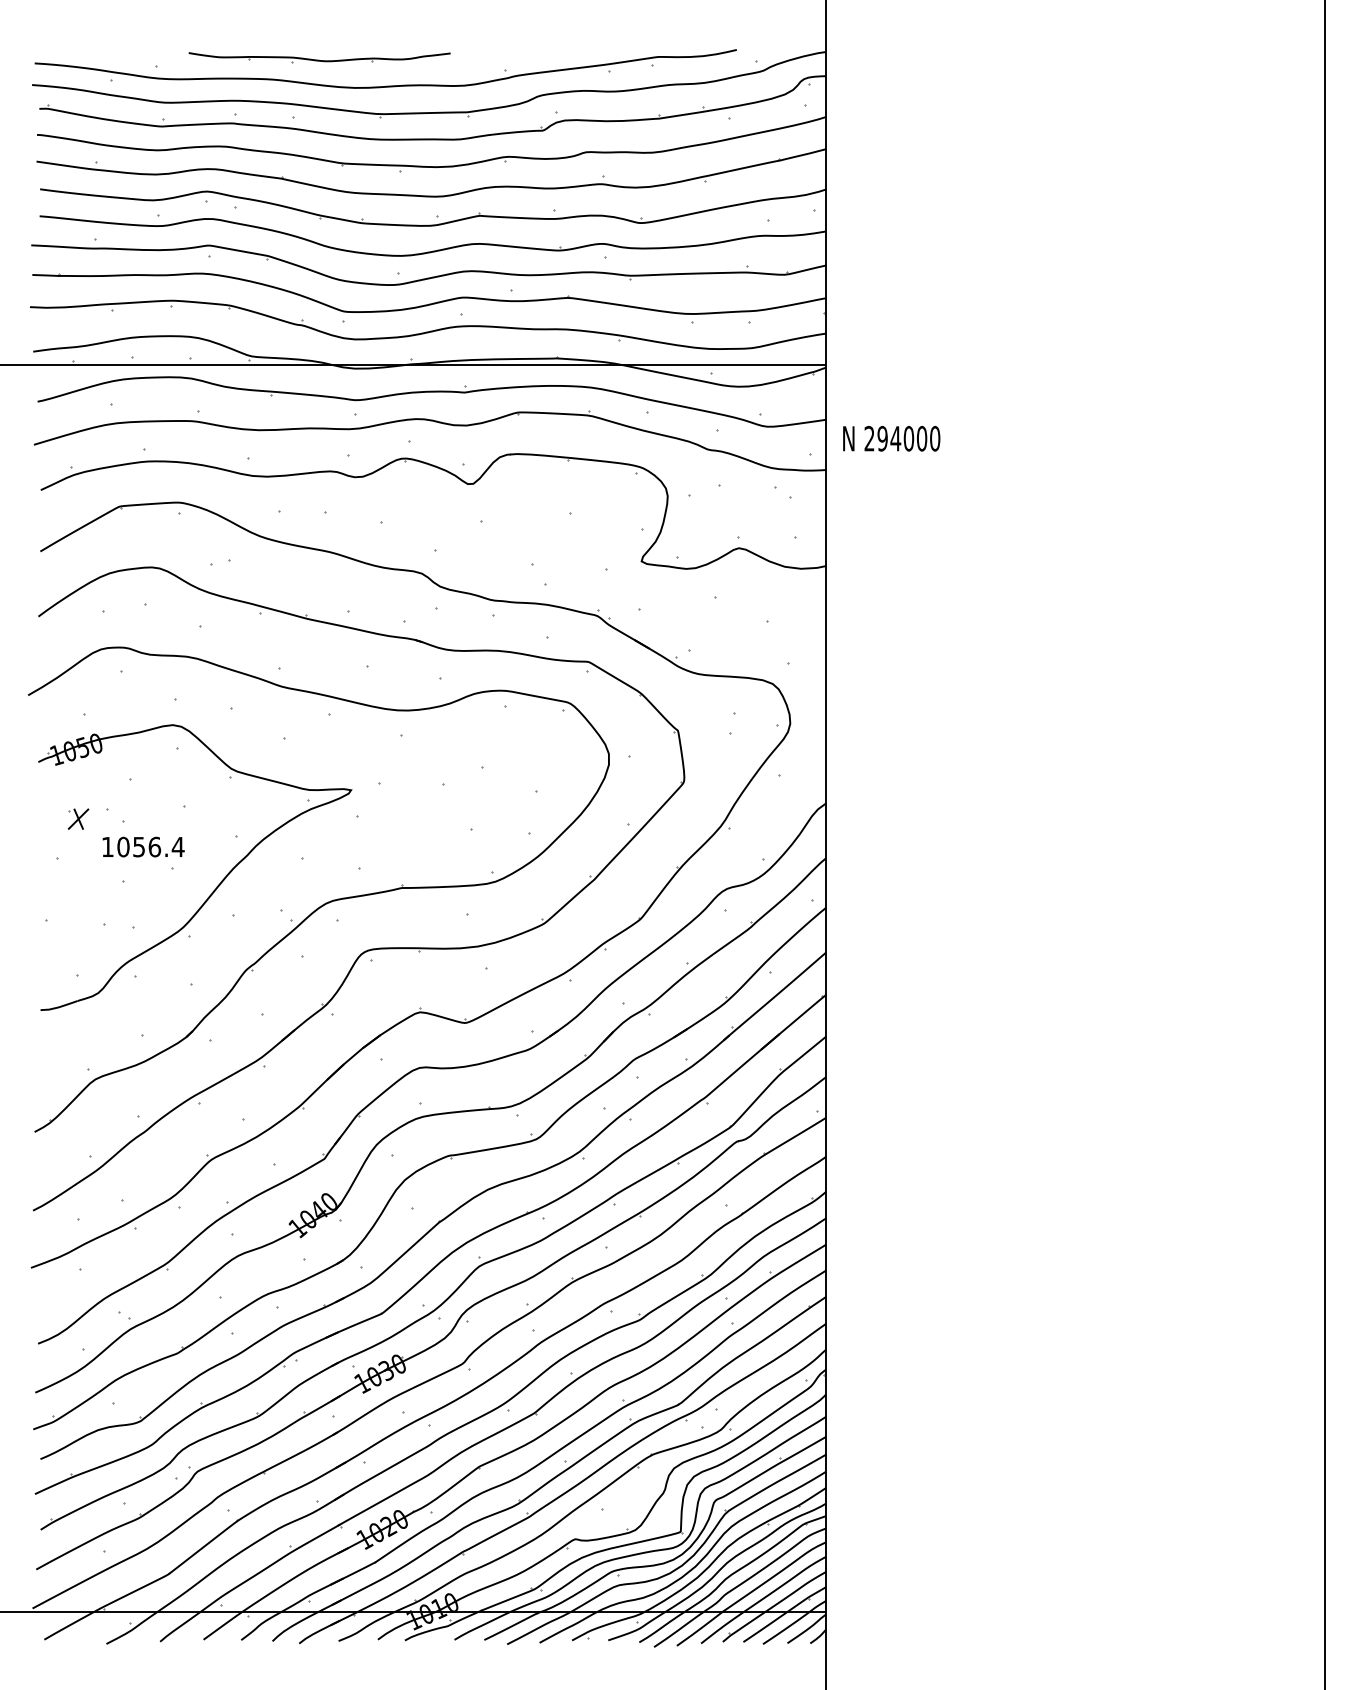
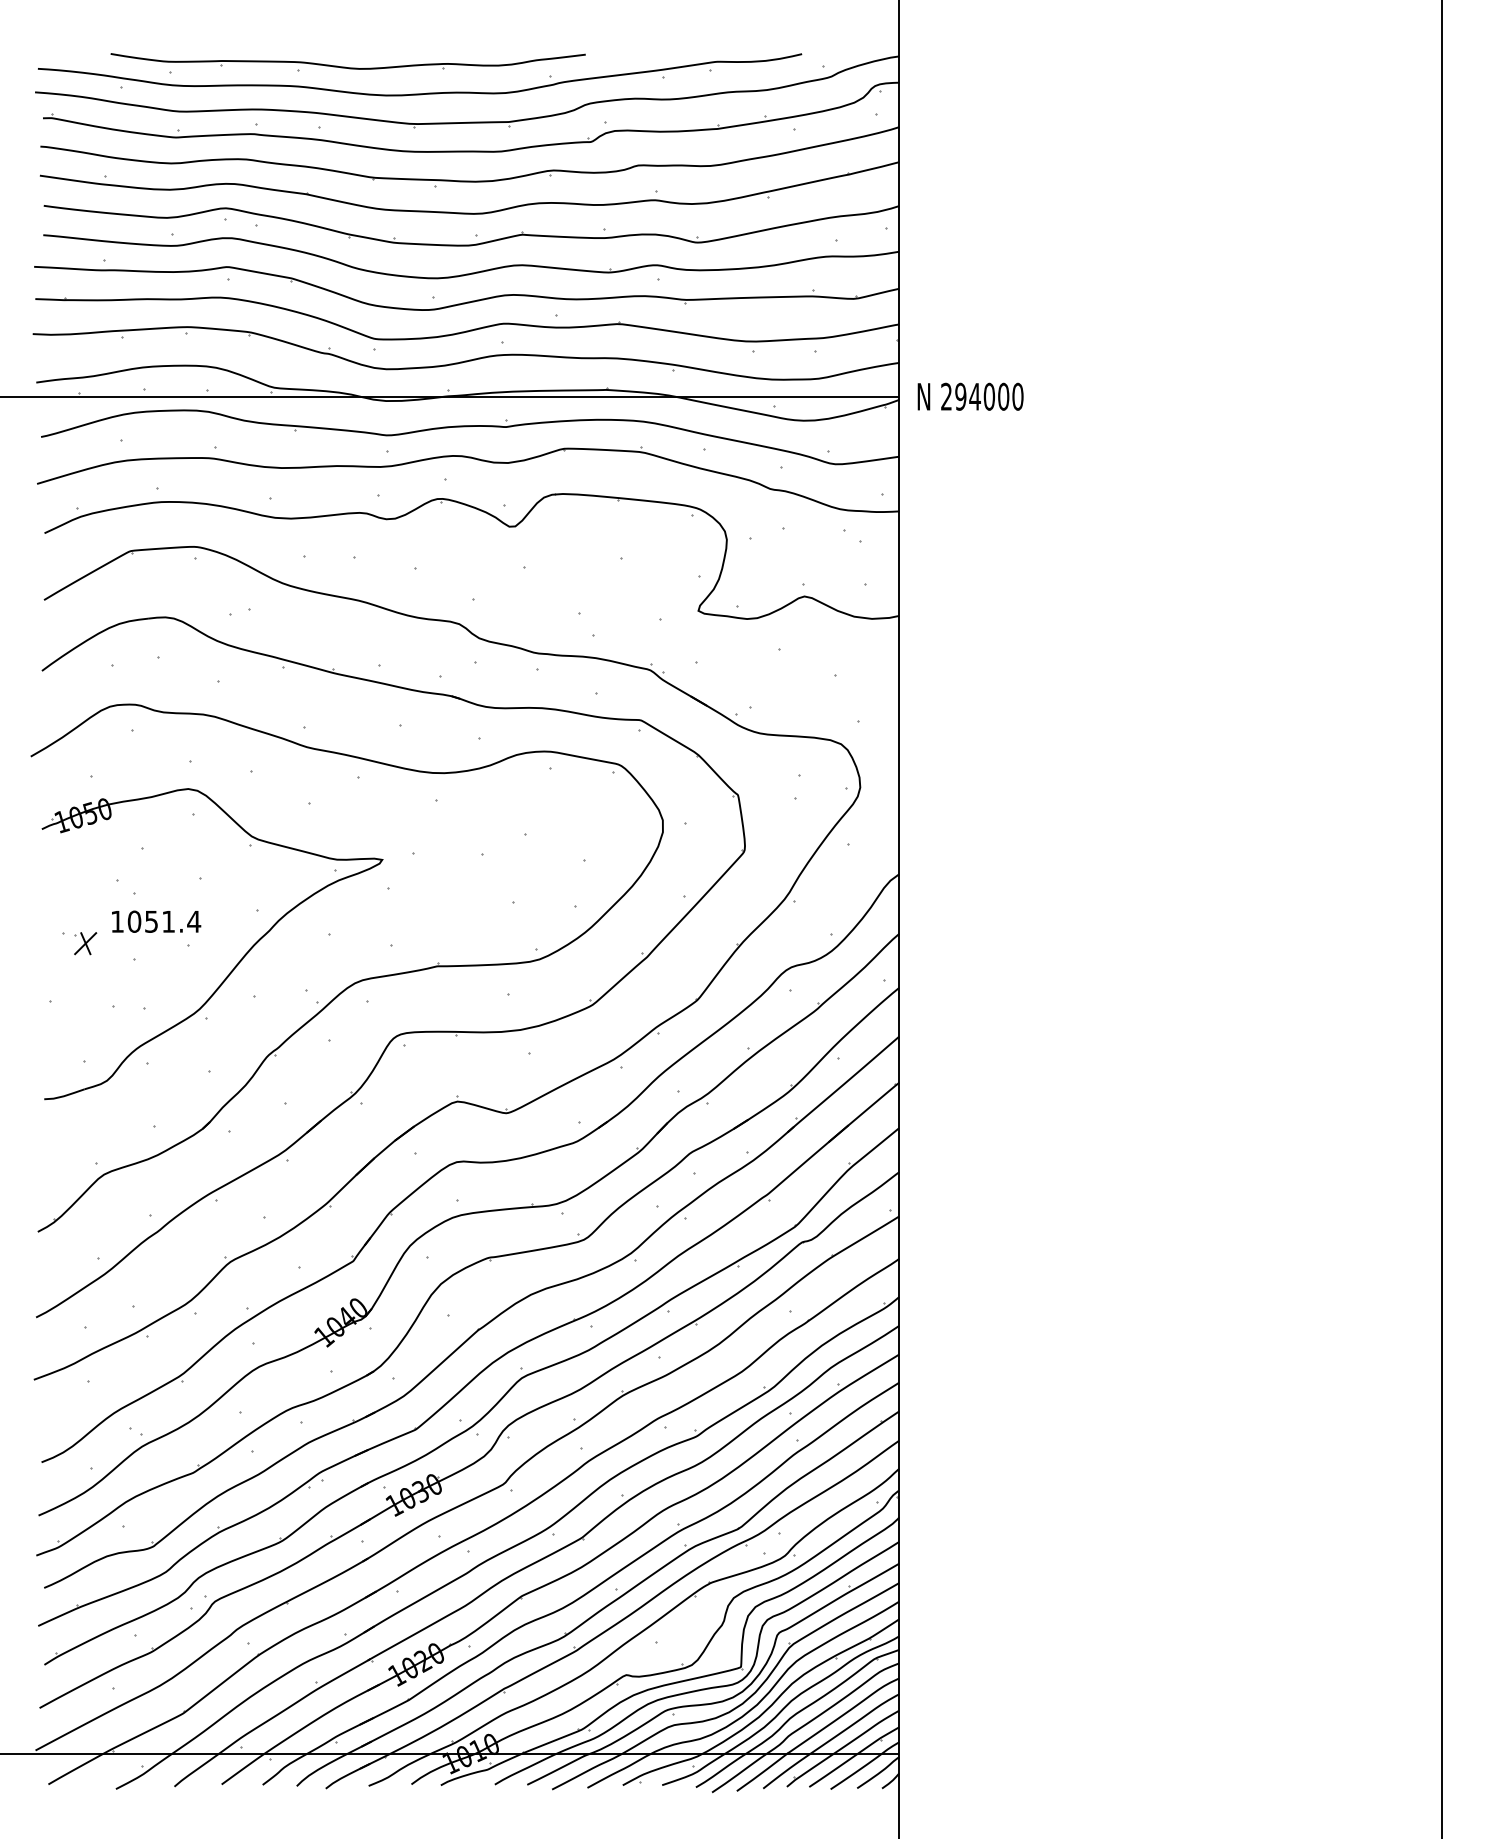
part: (319, 57) -> (347, 62), size x1.67
text: (891, 438) -> (970, 396), moved
part: (78, 818) -> (85, 942), moved
text: (154, 846) -> (168, 921), 1056.4 -> 1051.4

